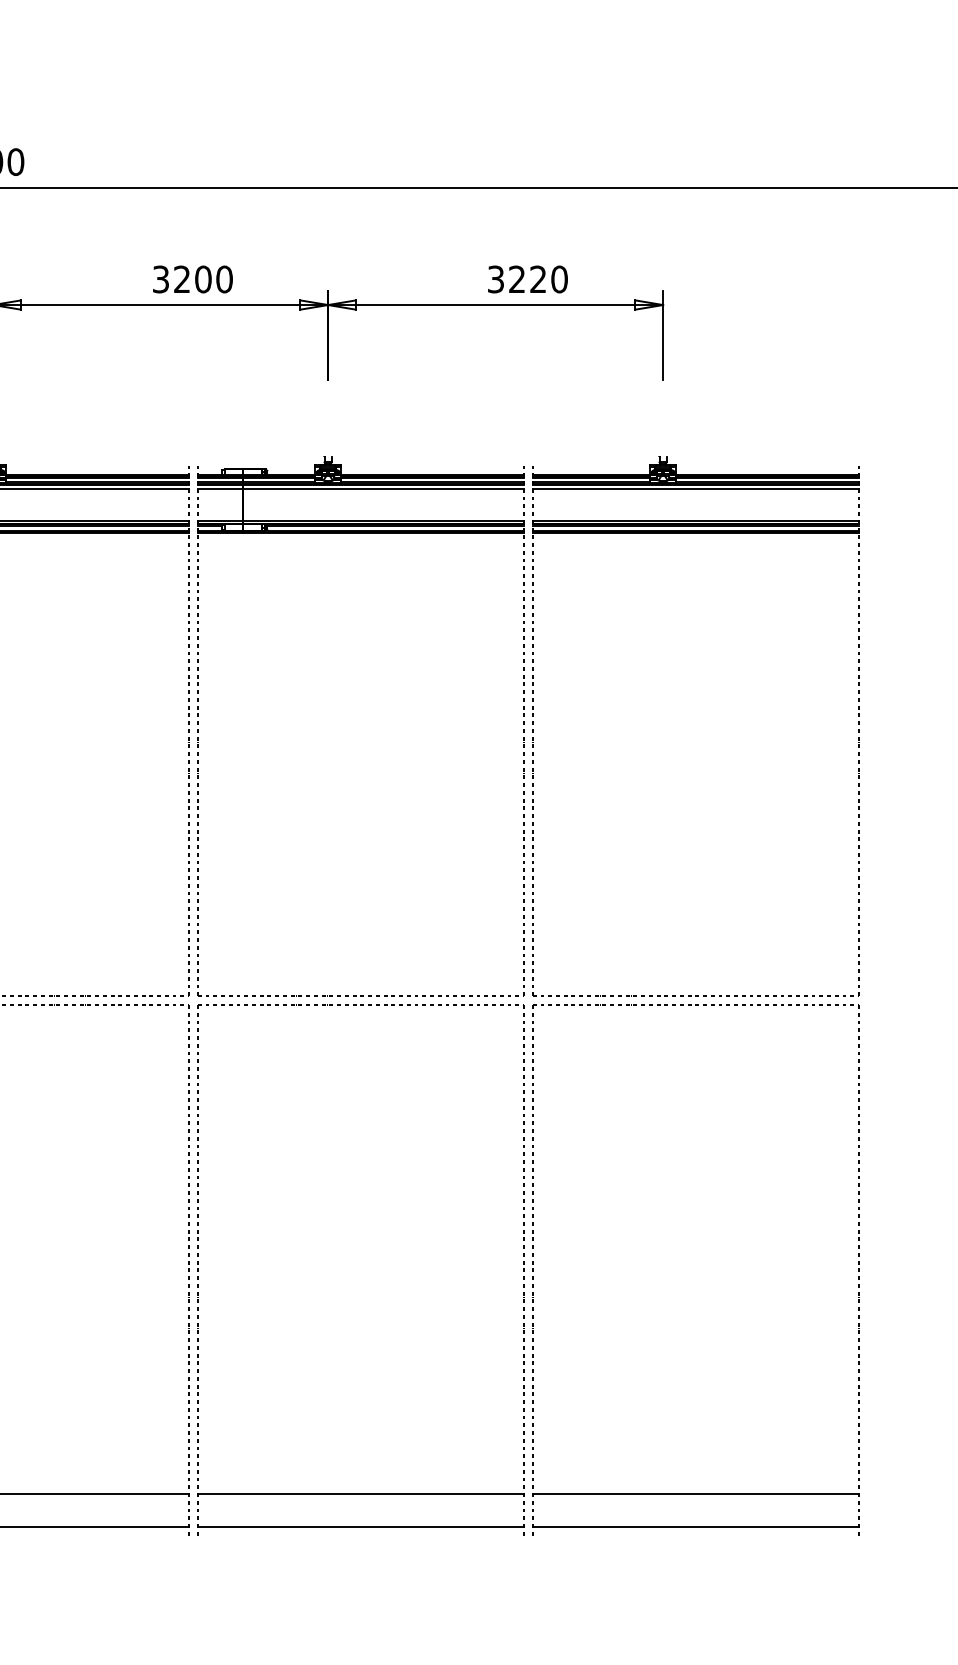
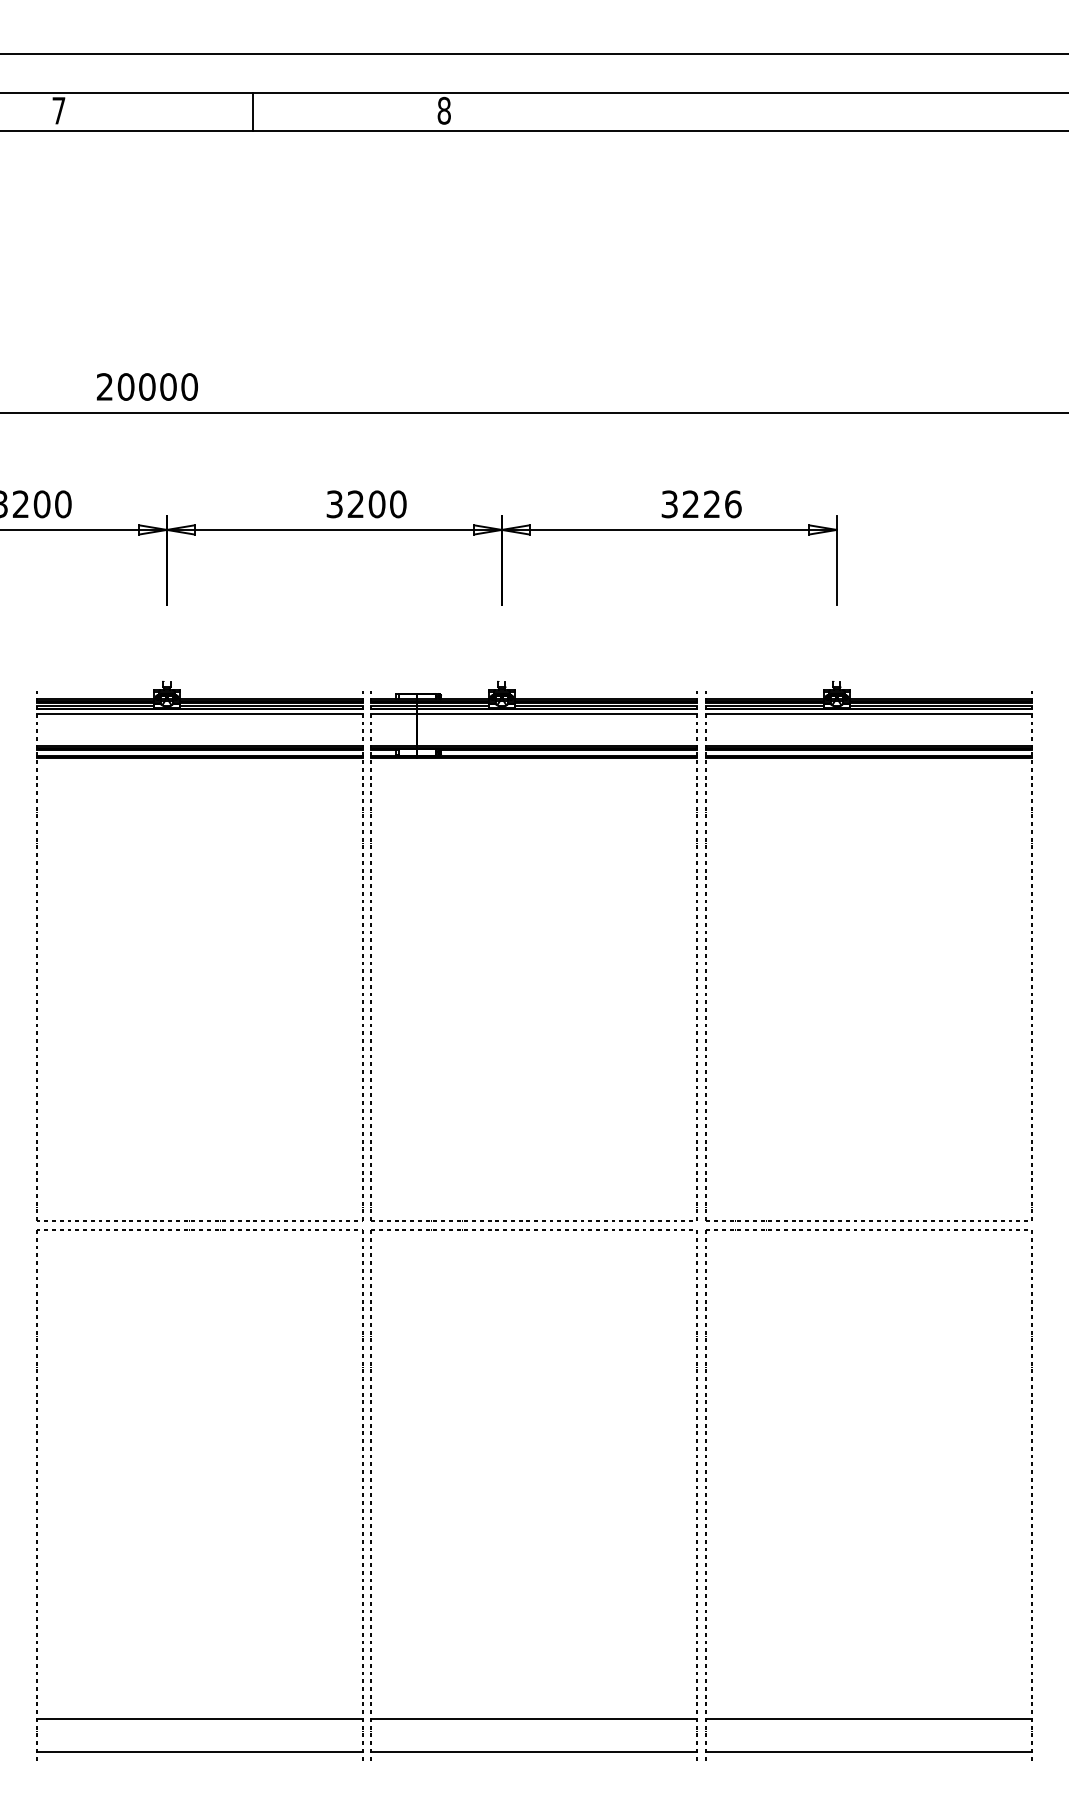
text: (559, 279) -> (733, 504), 3220 -> 3226

